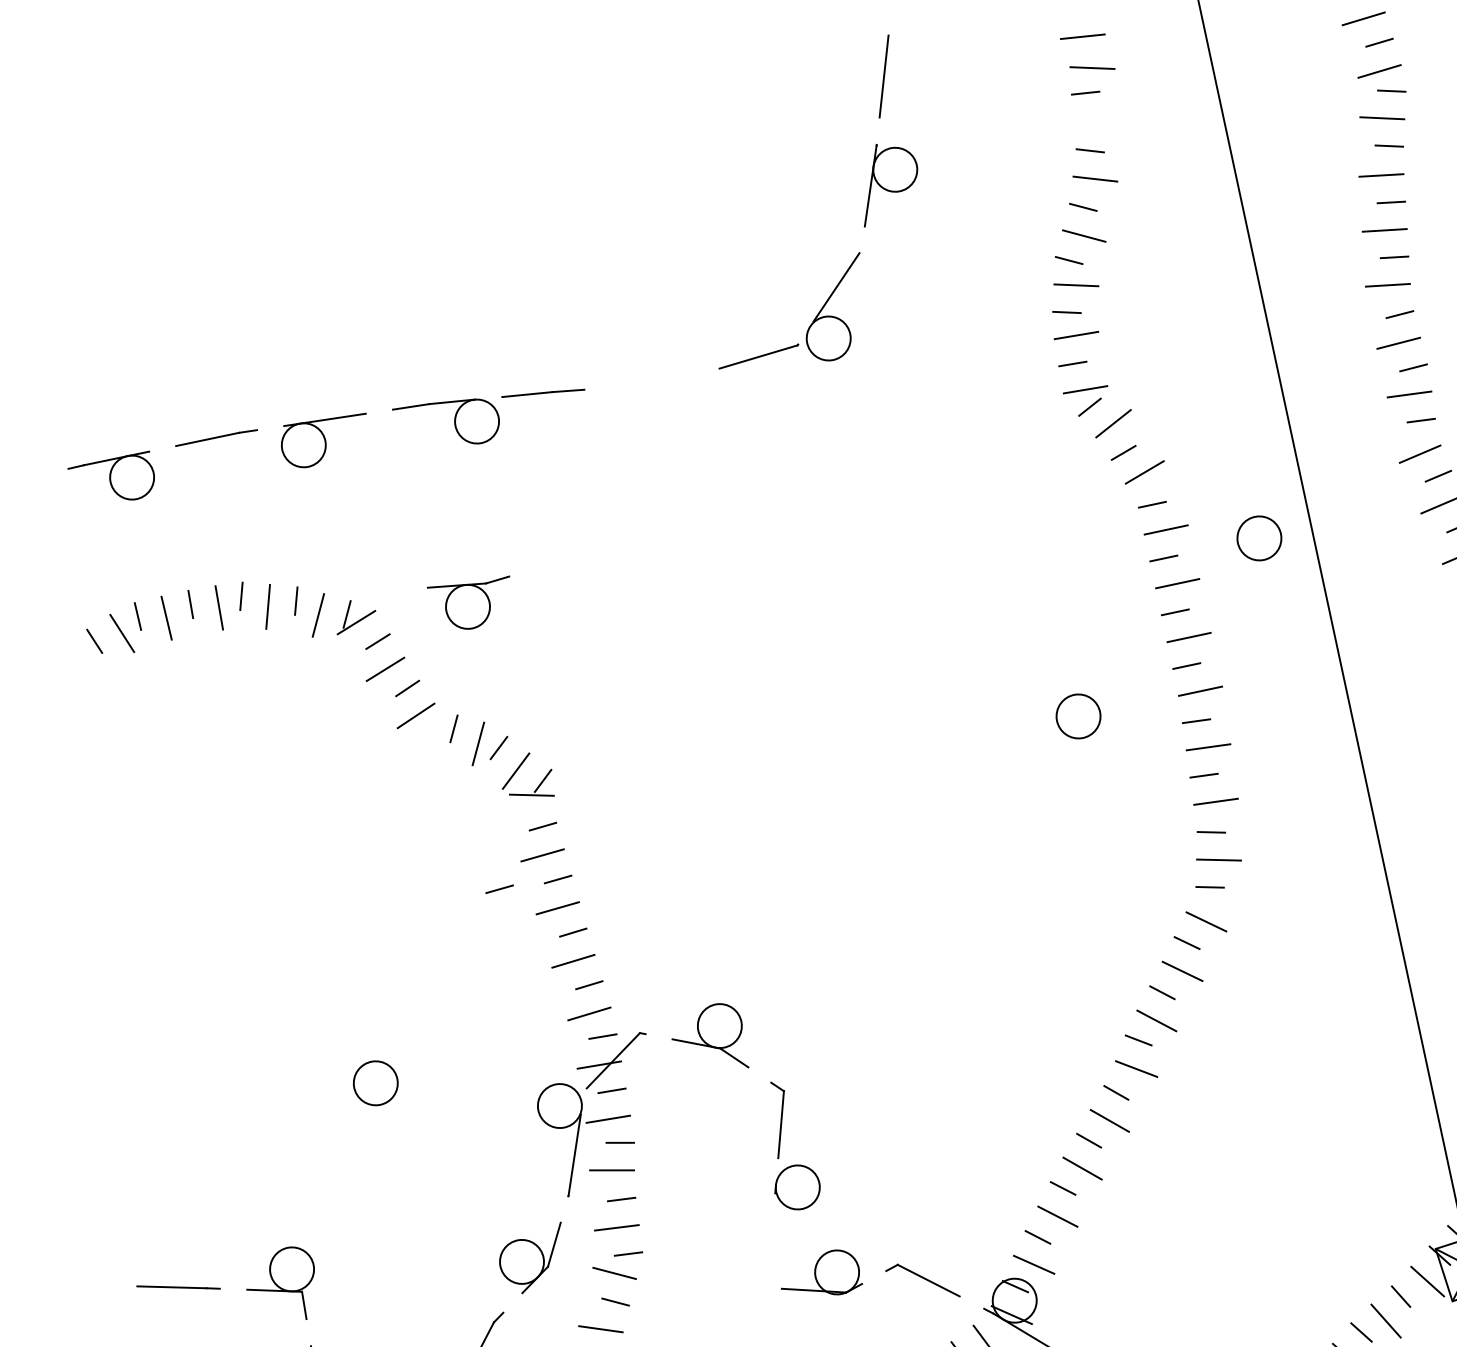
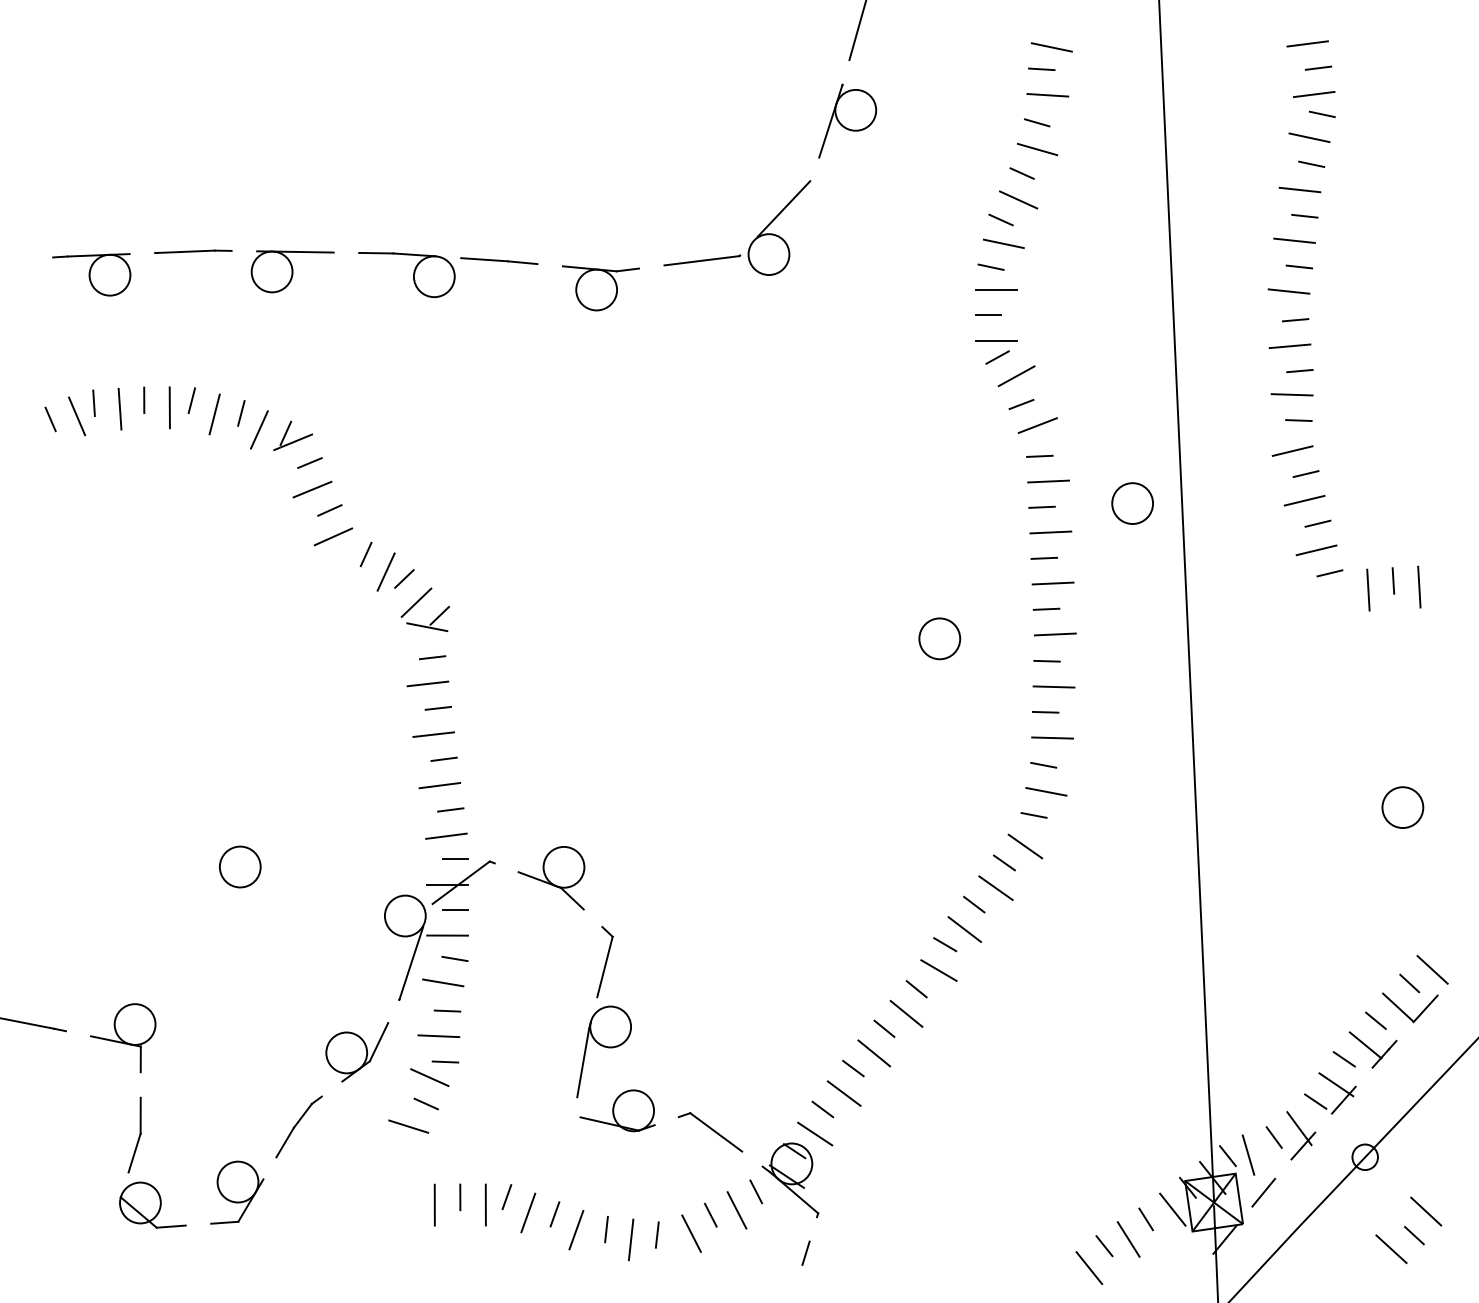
line: (1082, 37) -> (1047, 95), moved
part: (471, 604) -> (600, 288), moved
line: (498, 889) -> (382, 708), removed
line: (775, 1229) -> (583, 1062), added

